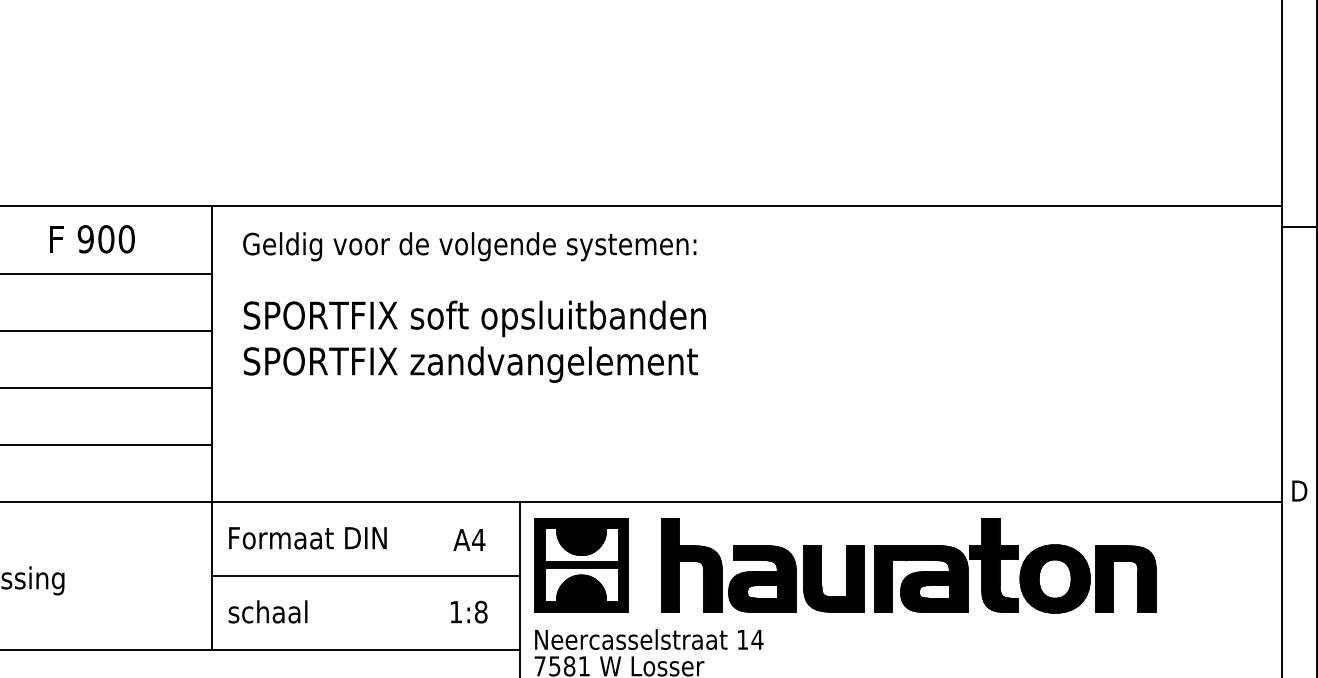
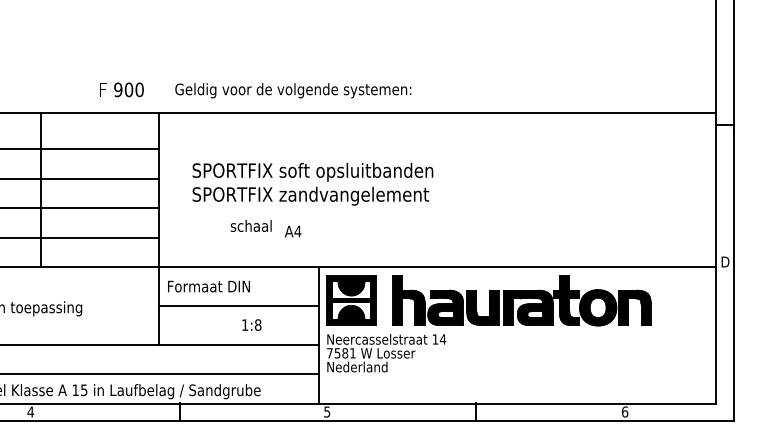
text: (91, 238) -> (121, 89), moved
text: (470, 246) -> (293, 90), moved
text: (474, 340) -> (312, 183), moved
text: (470, 539) -> (293, 231), moved
text: (266, 611) -> (250, 225), moved
text: (468, 611) -> (251, 324), moved

